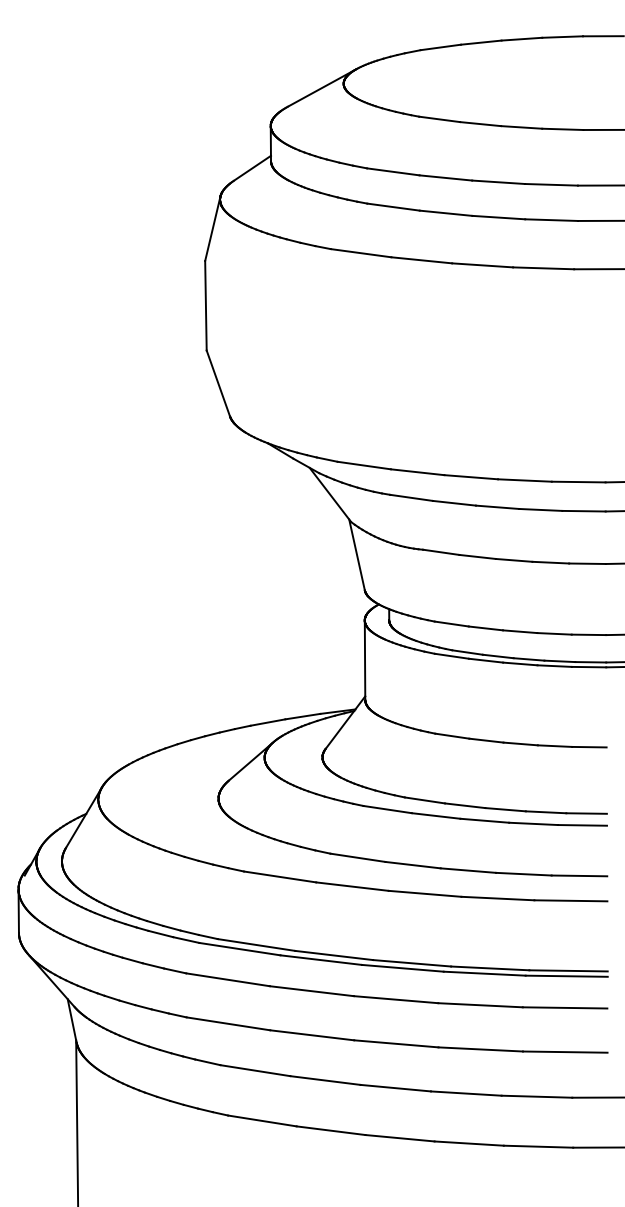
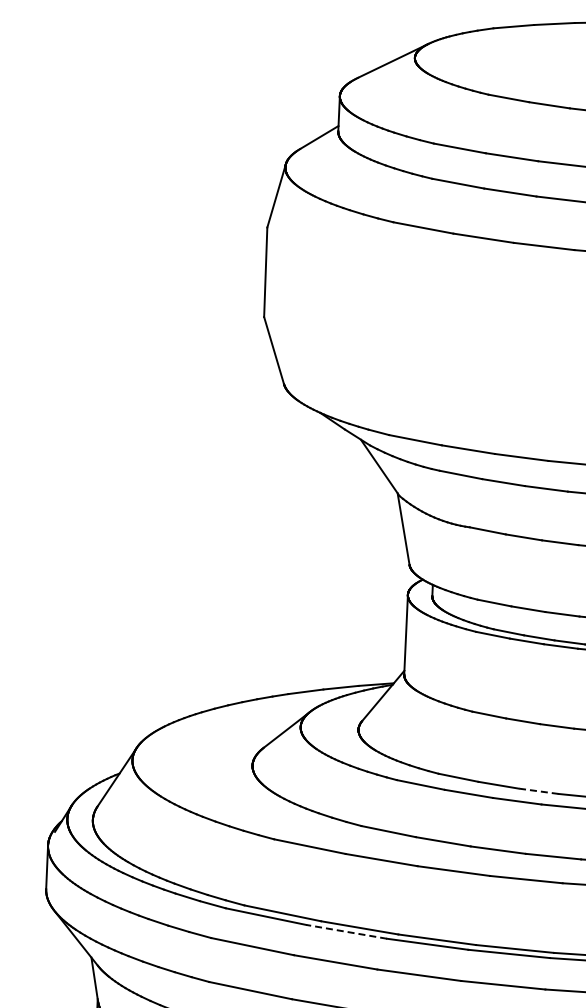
line: (505, 809) -> (538, 791), solid -> dashed
line: (320, 960) -> (345, 932), solid -> dashed

